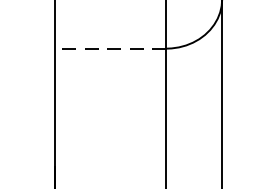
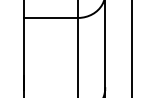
line: (110, 49) -> (50, 18), dashed -> solid

